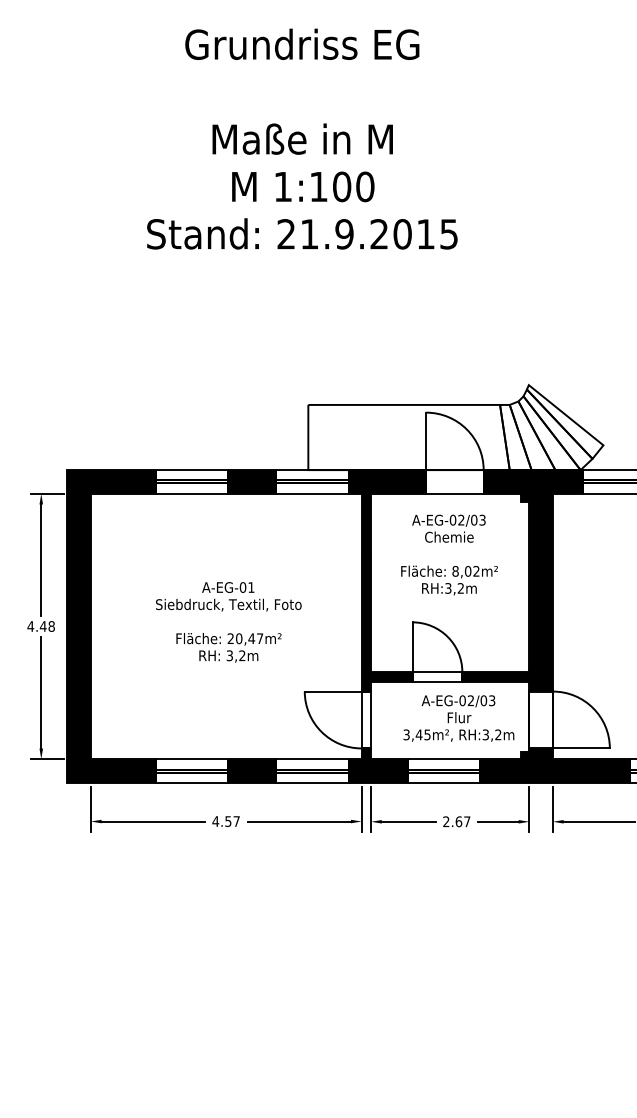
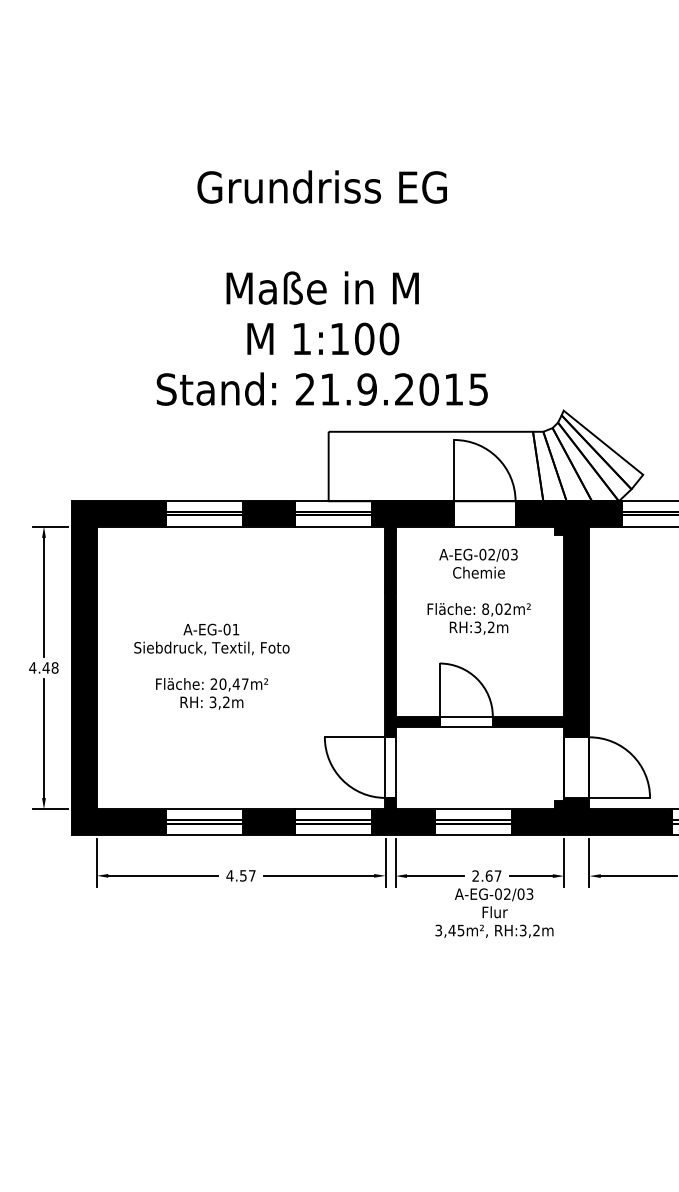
text: (302, 138) -> (322, 287), moved
text: (228, 622) -> (211, 666), moved
text: (458, 718) -> (494, 913), moved

